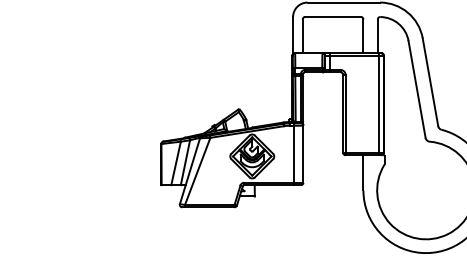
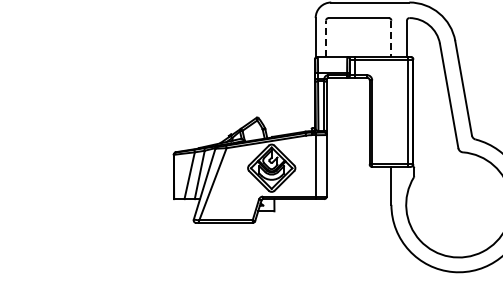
line: (303, 35) -> (326, 38), solid -> dashed
line: (363, 36) -> (391, 39), solid -> dashed

